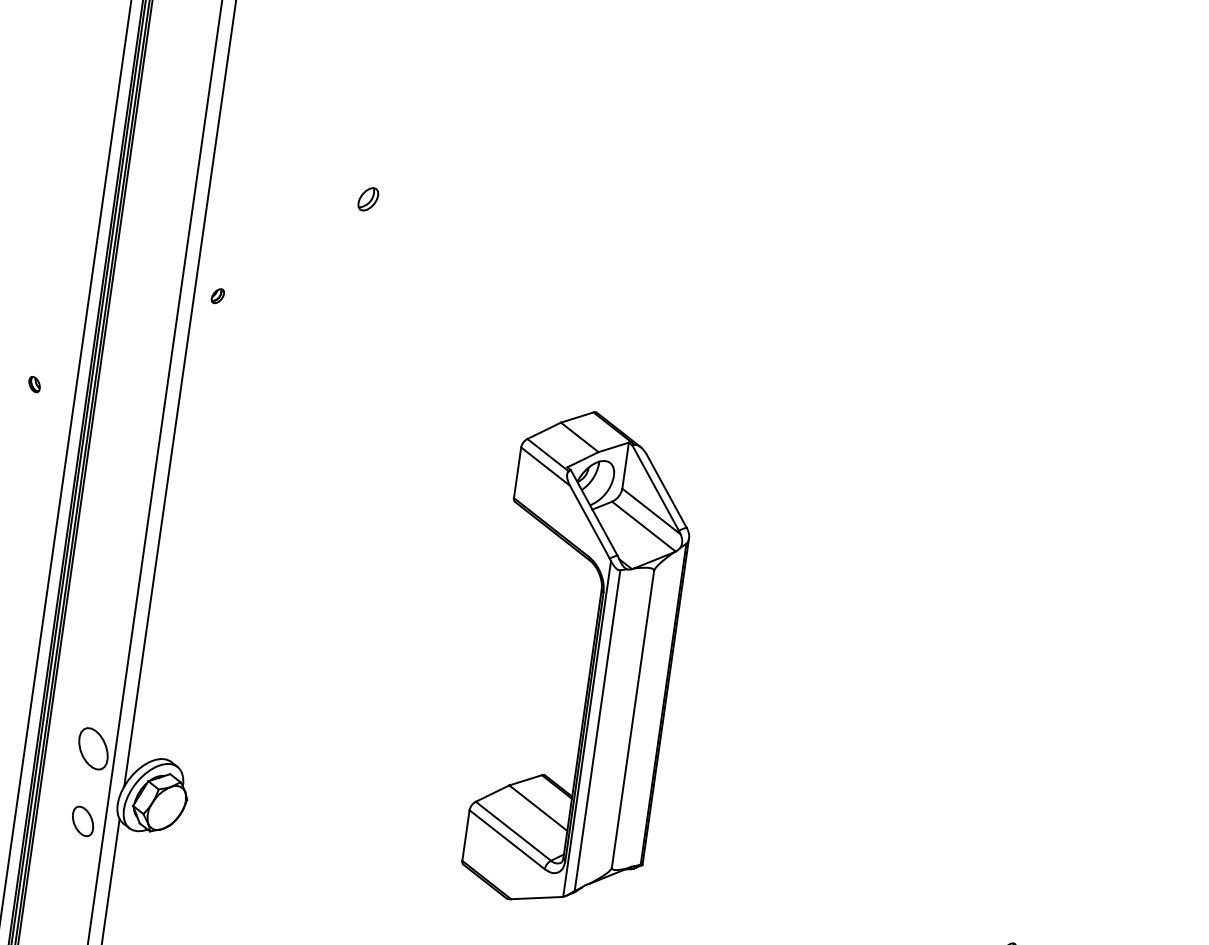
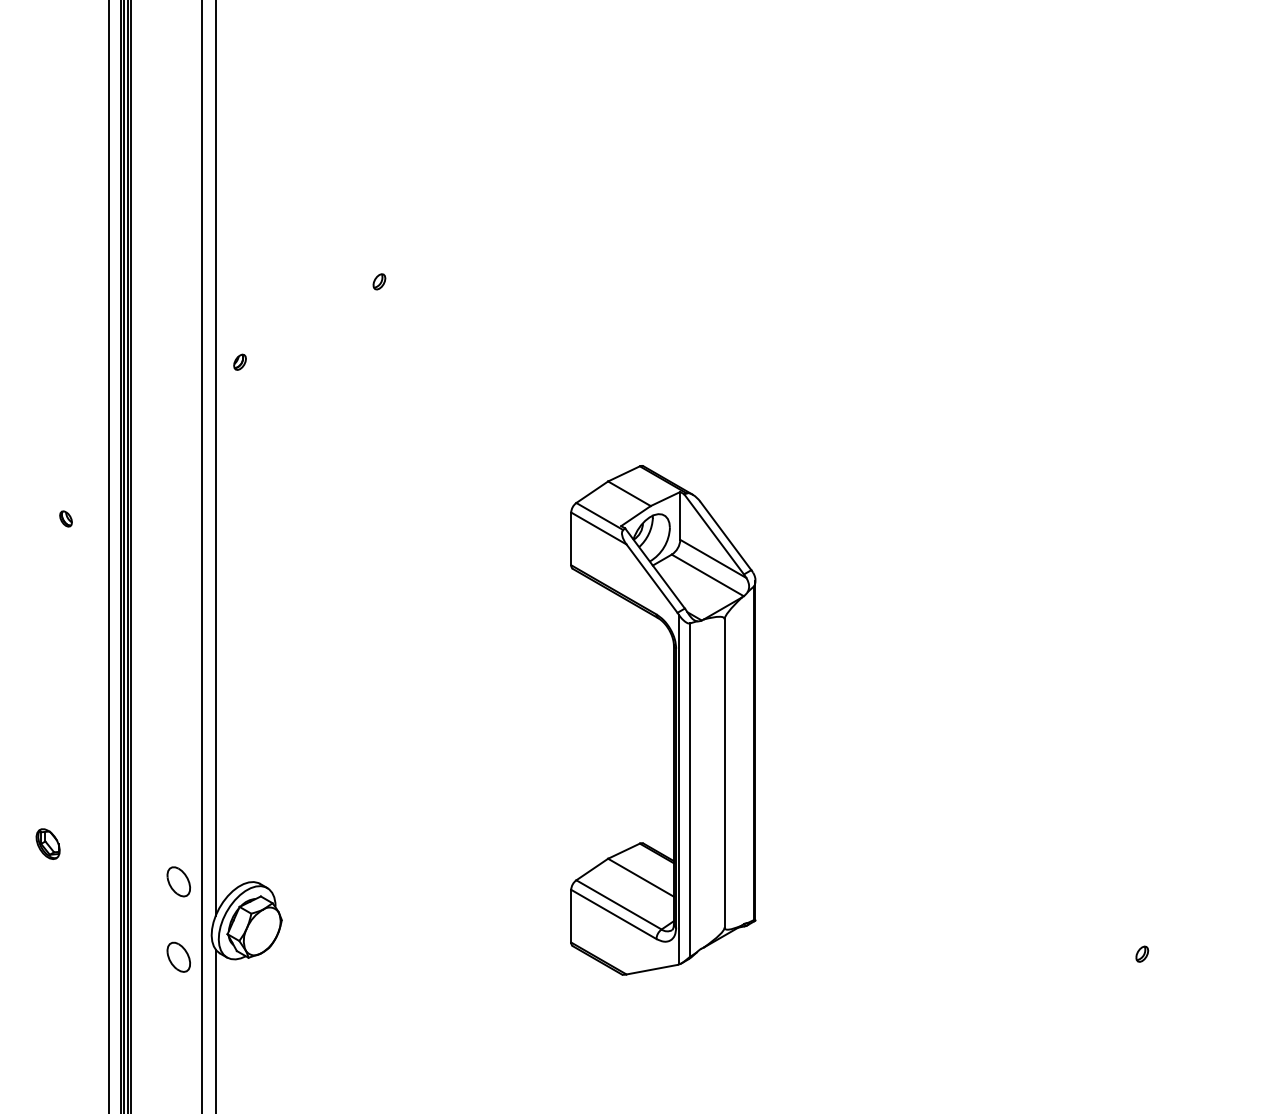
part: (368, 199) -> (379, 281), size x0.62
part: (217, 295) -> (239, 361), moved
part: (93, 748) -> (178, 881), size x0.71

